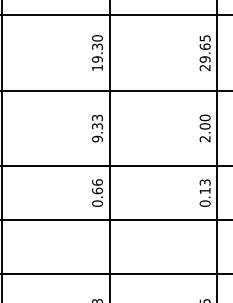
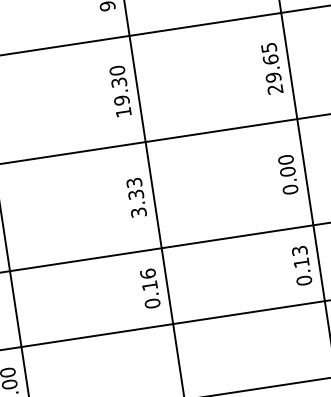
text: (97, 138) -> (138, 211), 9.33 -> 3.33
text: (204, 138) -> (289, 189), 2.00 -> 0.00
text: (97, 190) -> (149, 285), 0.66 -> 0.16

